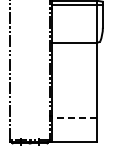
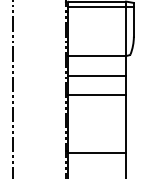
line: (73, 57) -> (95, 75), added
line: (73, 72) -> (95, 94), added
line: (74, 117) -> (97, 152), dashed -> solid

